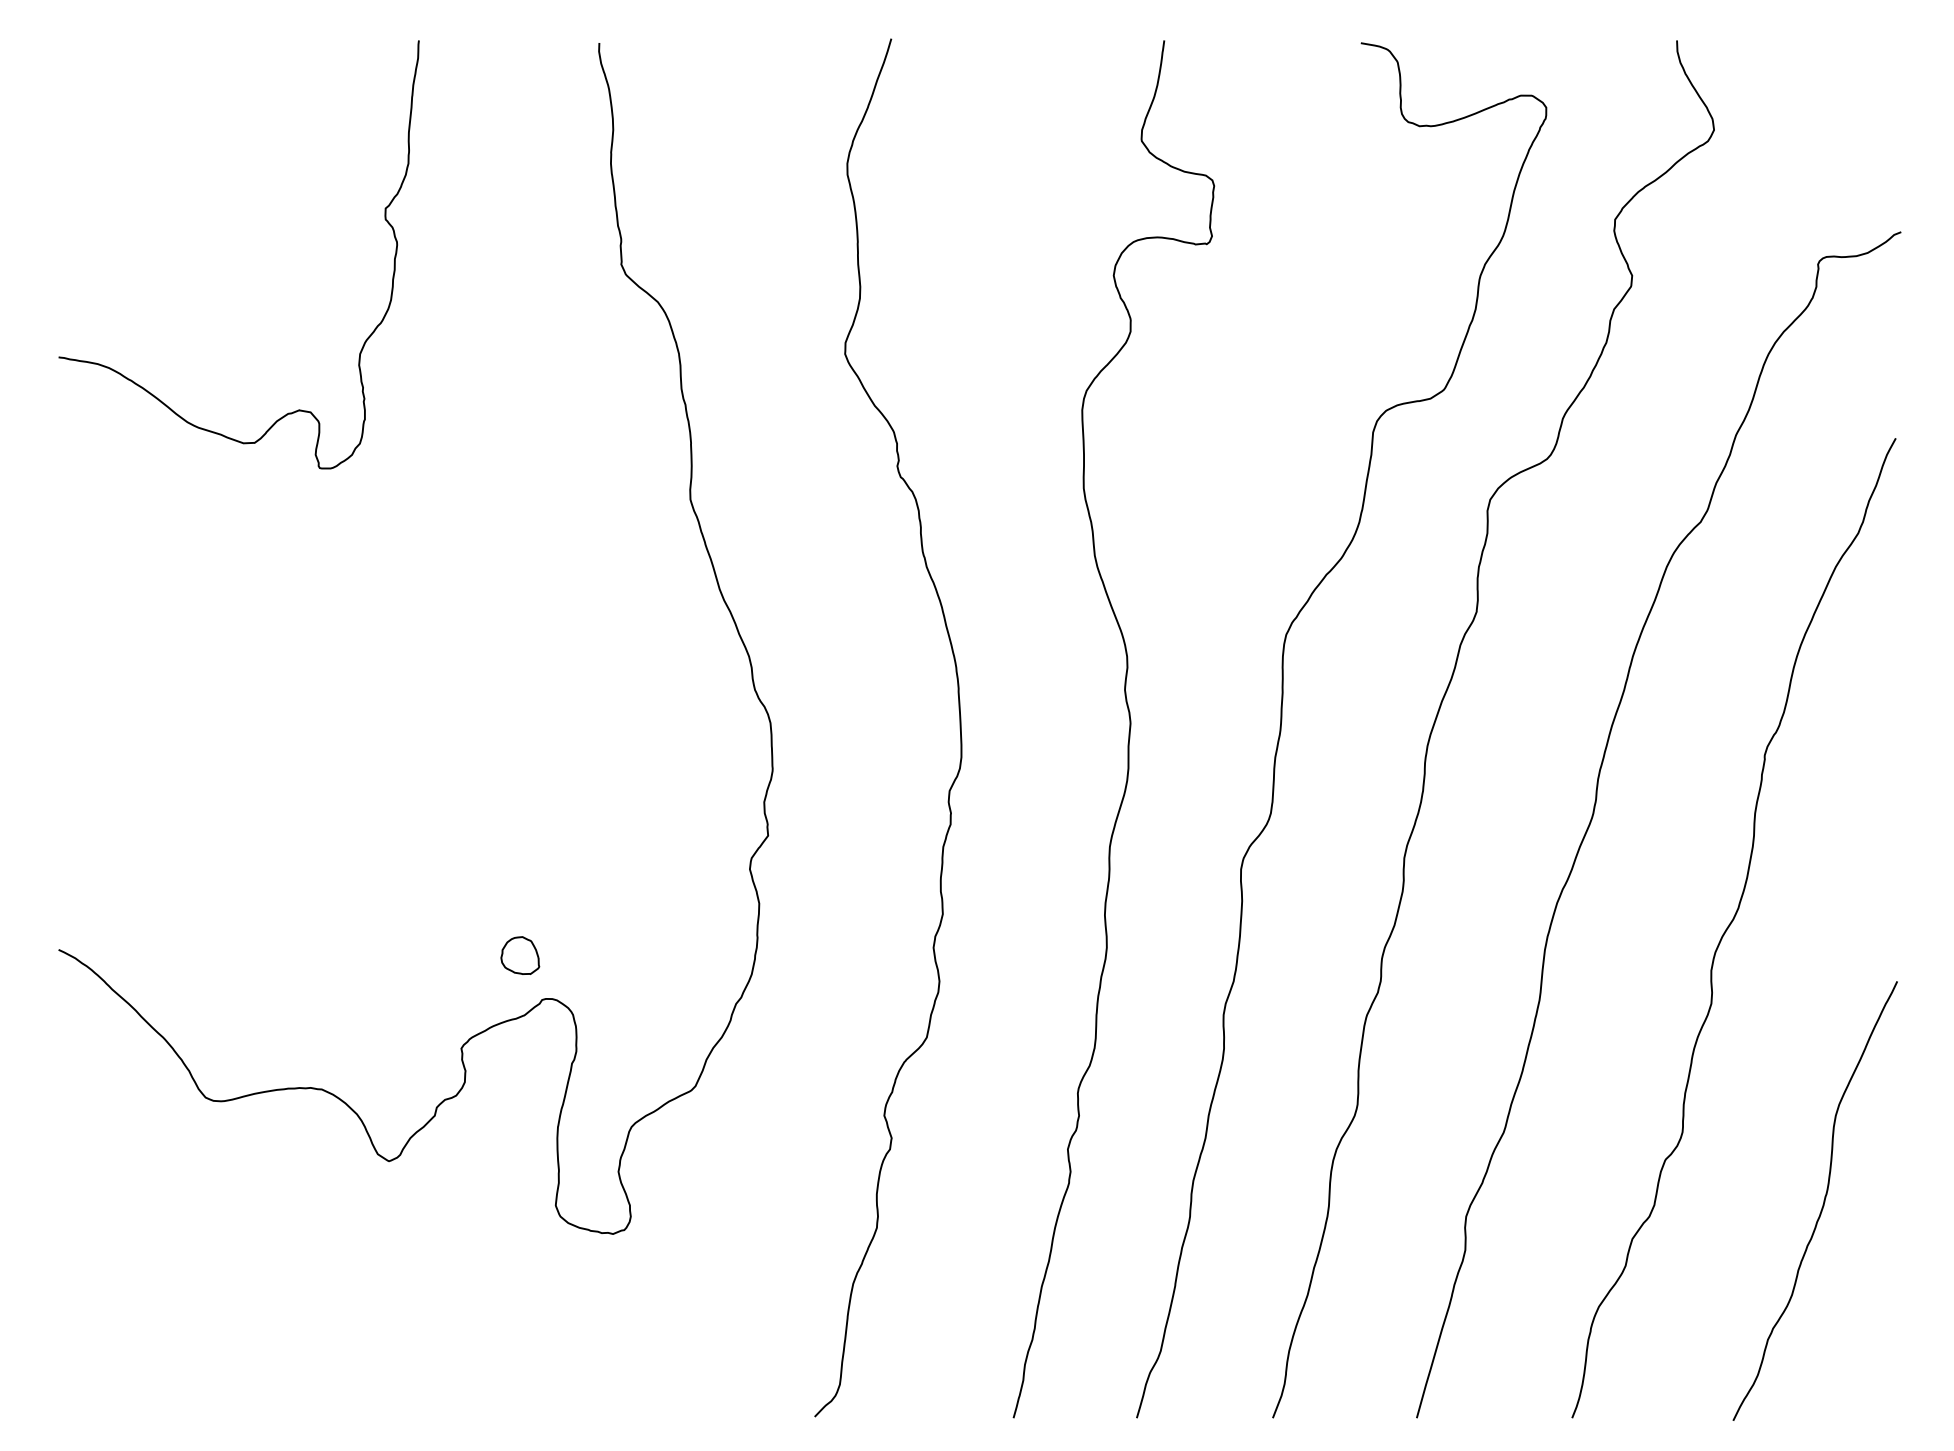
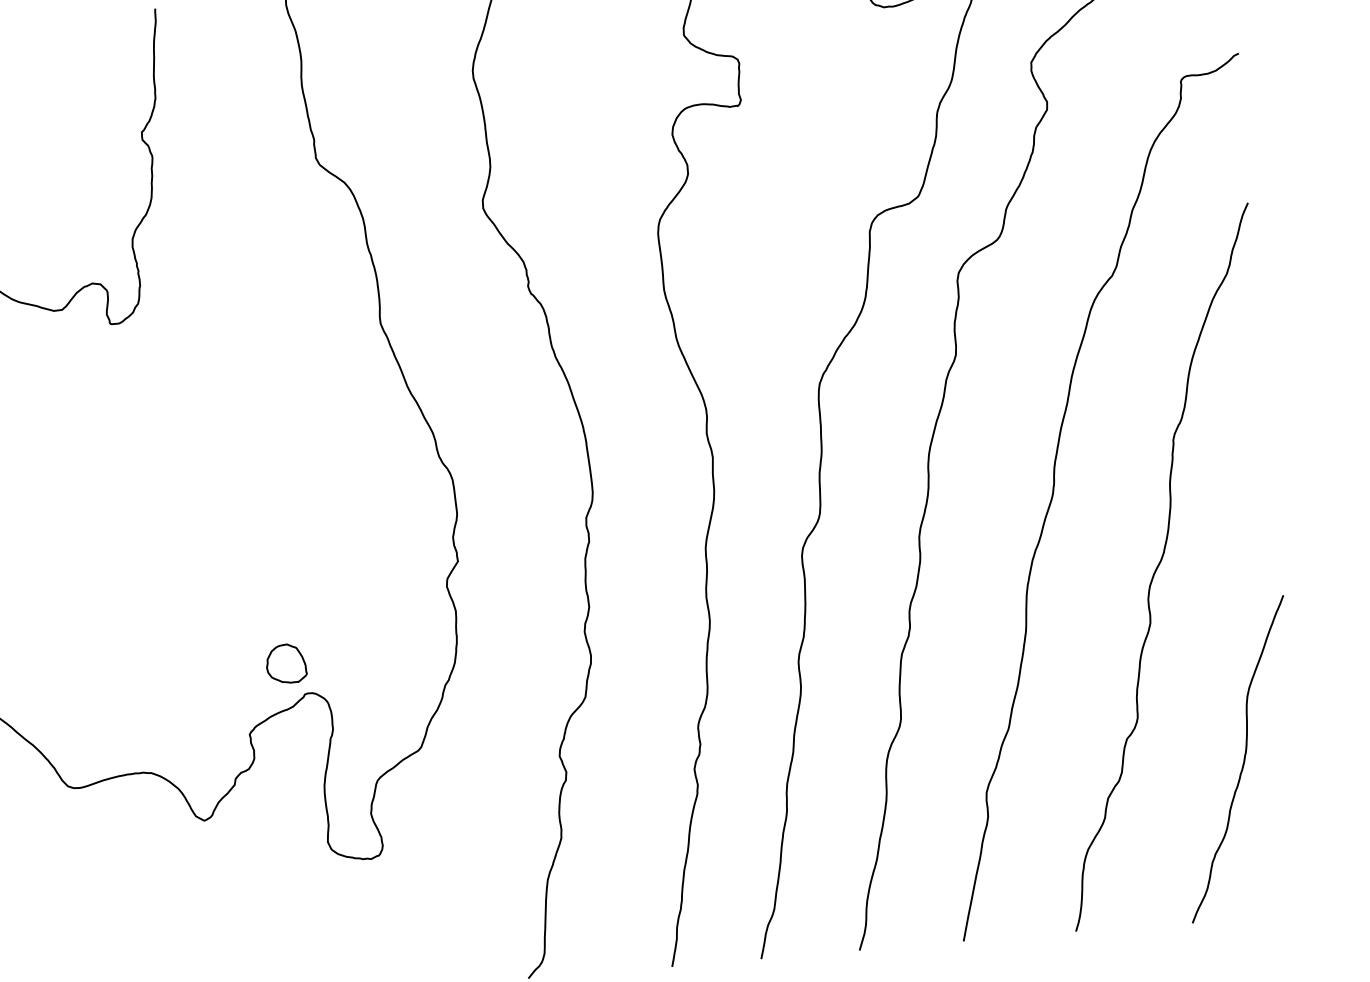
part: (520, 955) -> (286, 663), size x1.43

